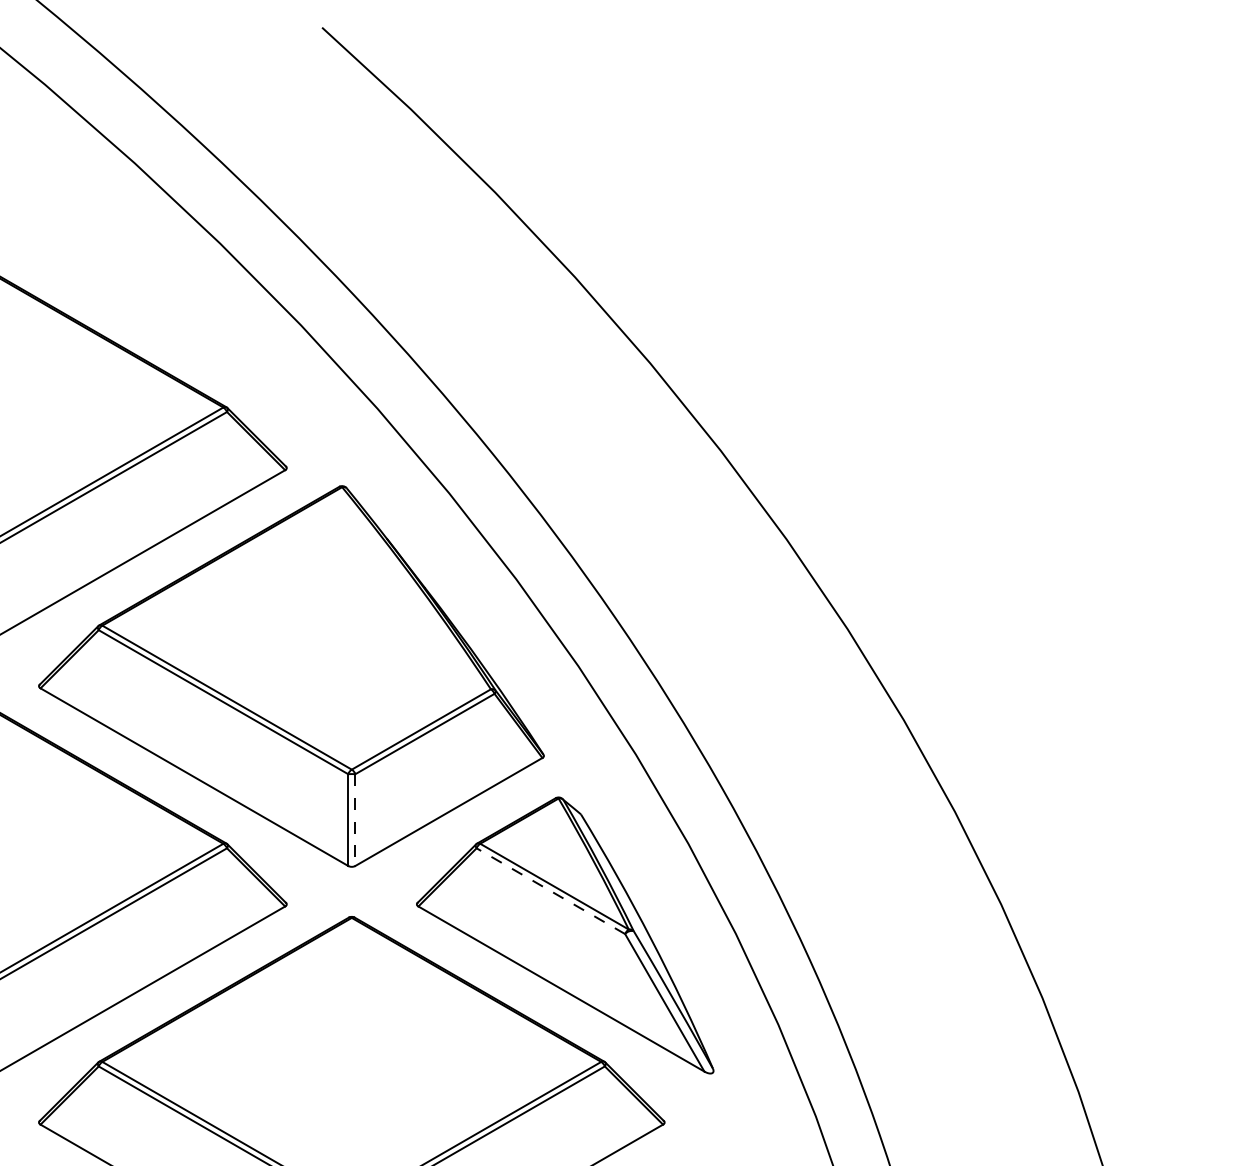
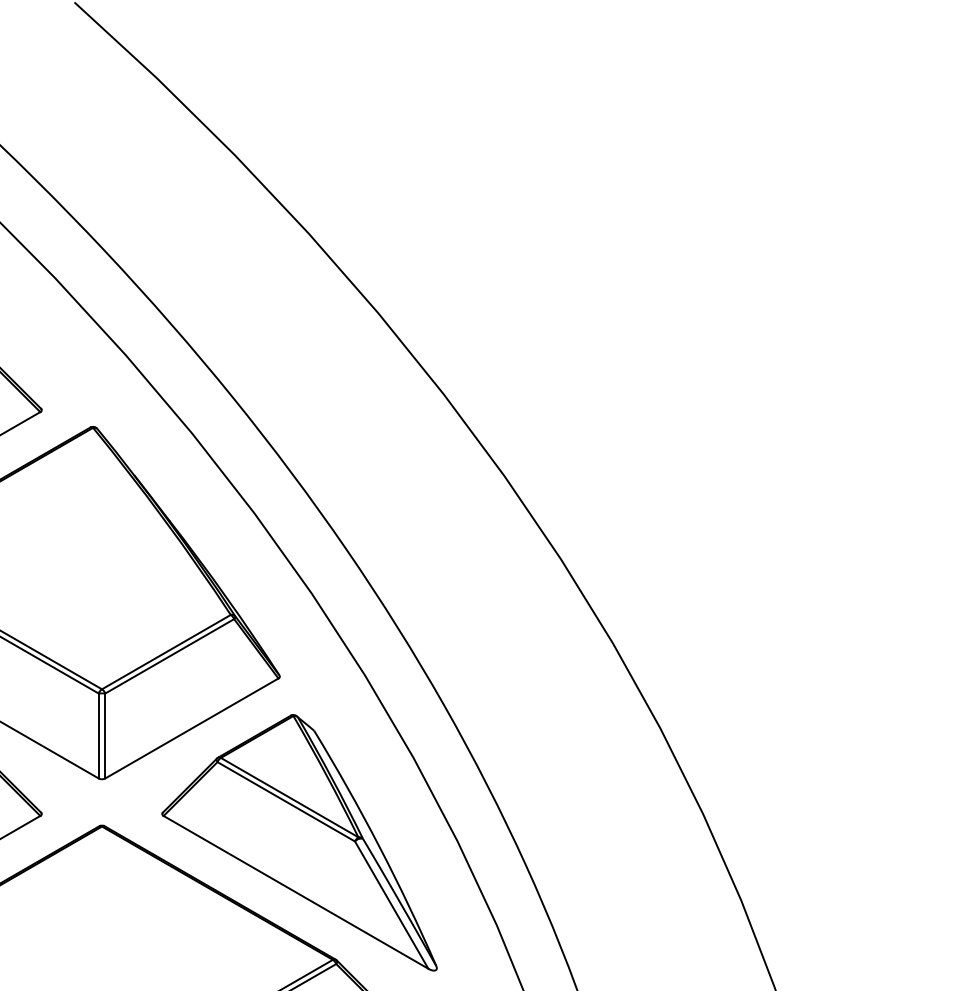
line: (355, 820) -> (105, 736), dashed -> solid
line: (550, 891) -> (285, 802), dashed -> solid

